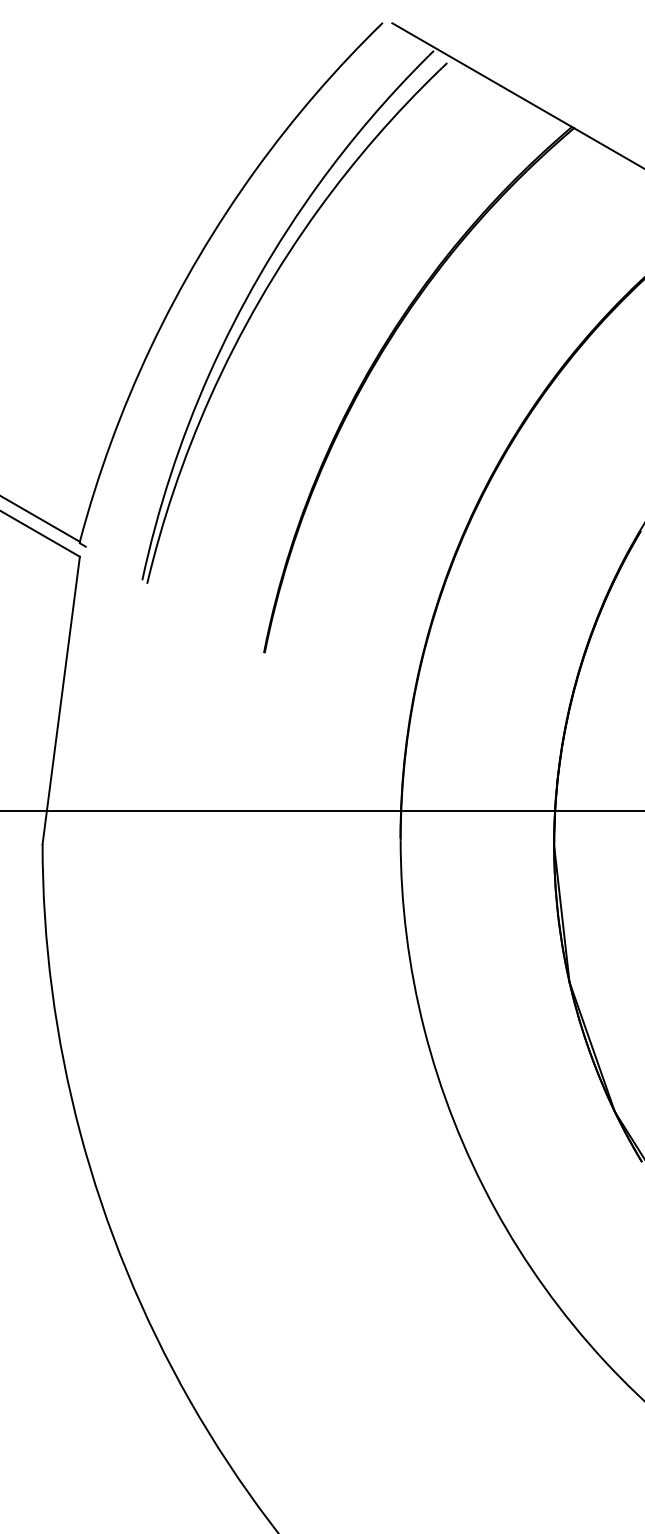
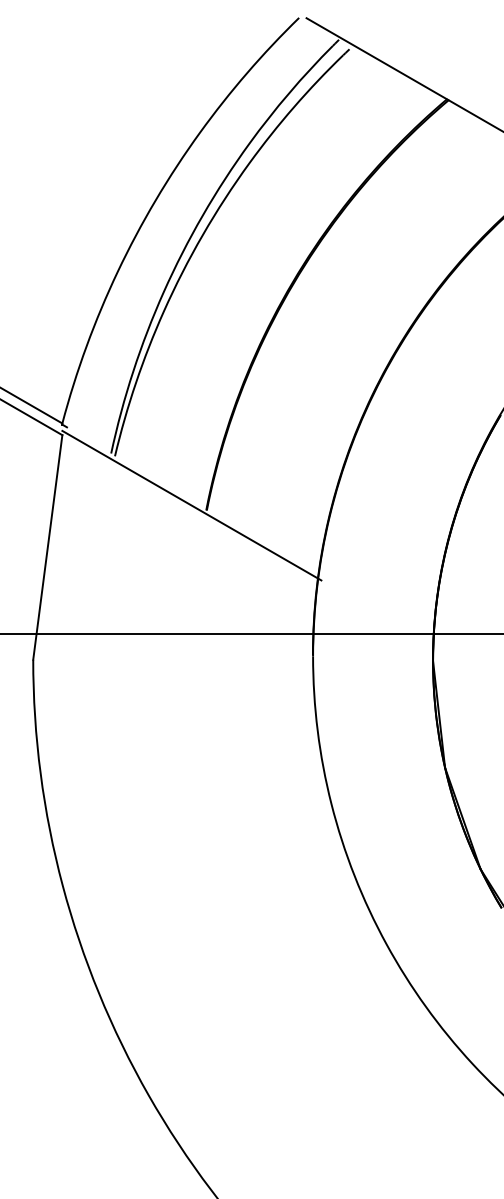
line: (245, 646) -> (191, 505), added

